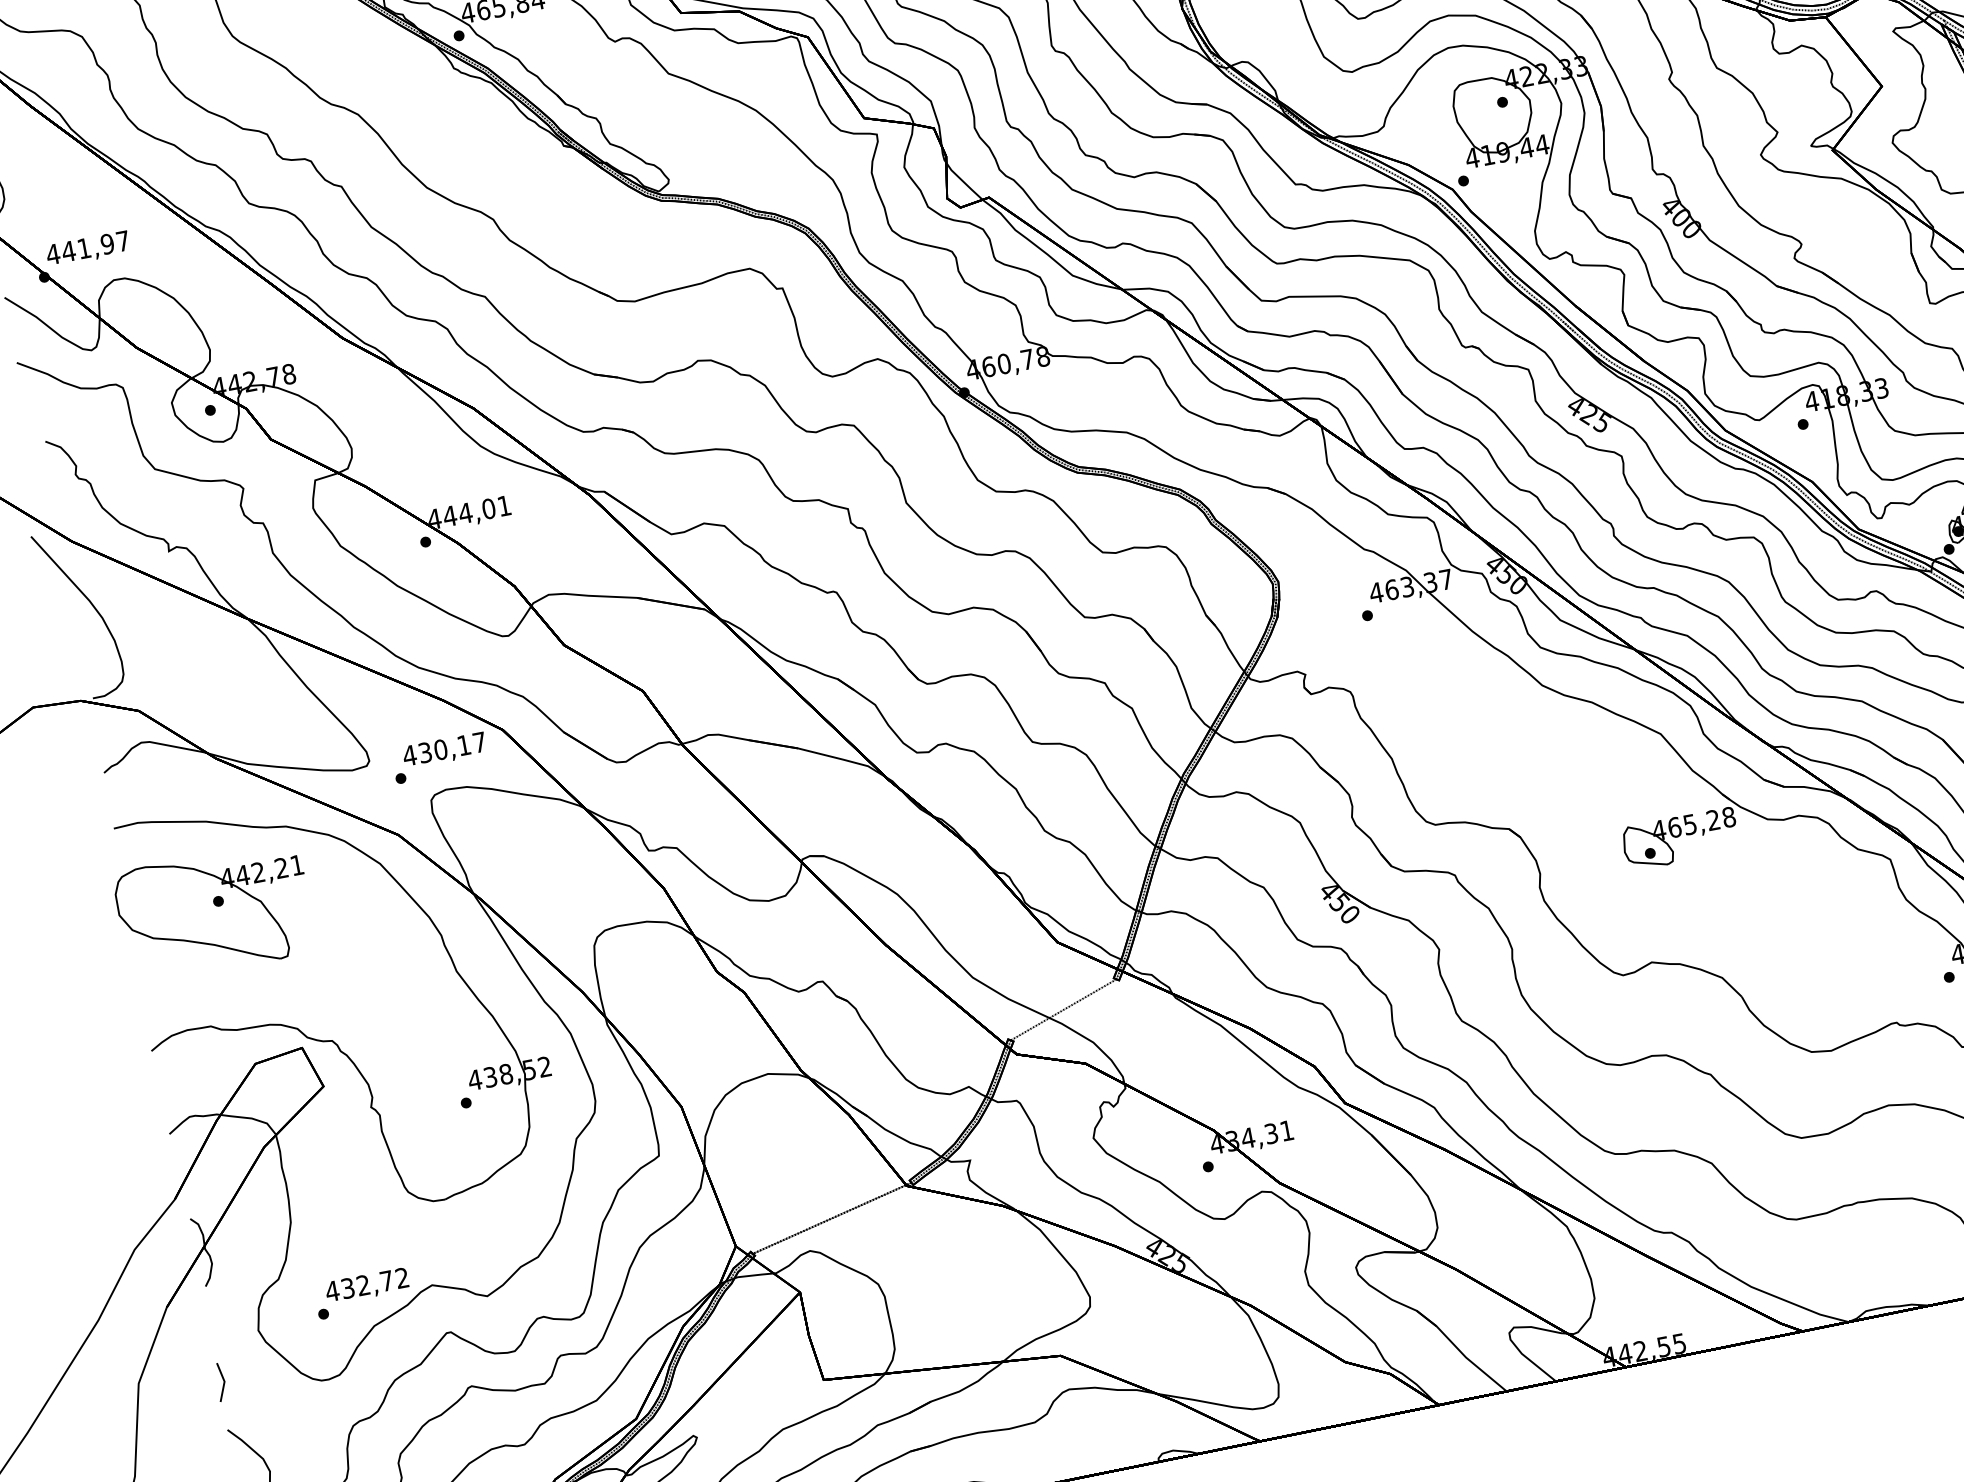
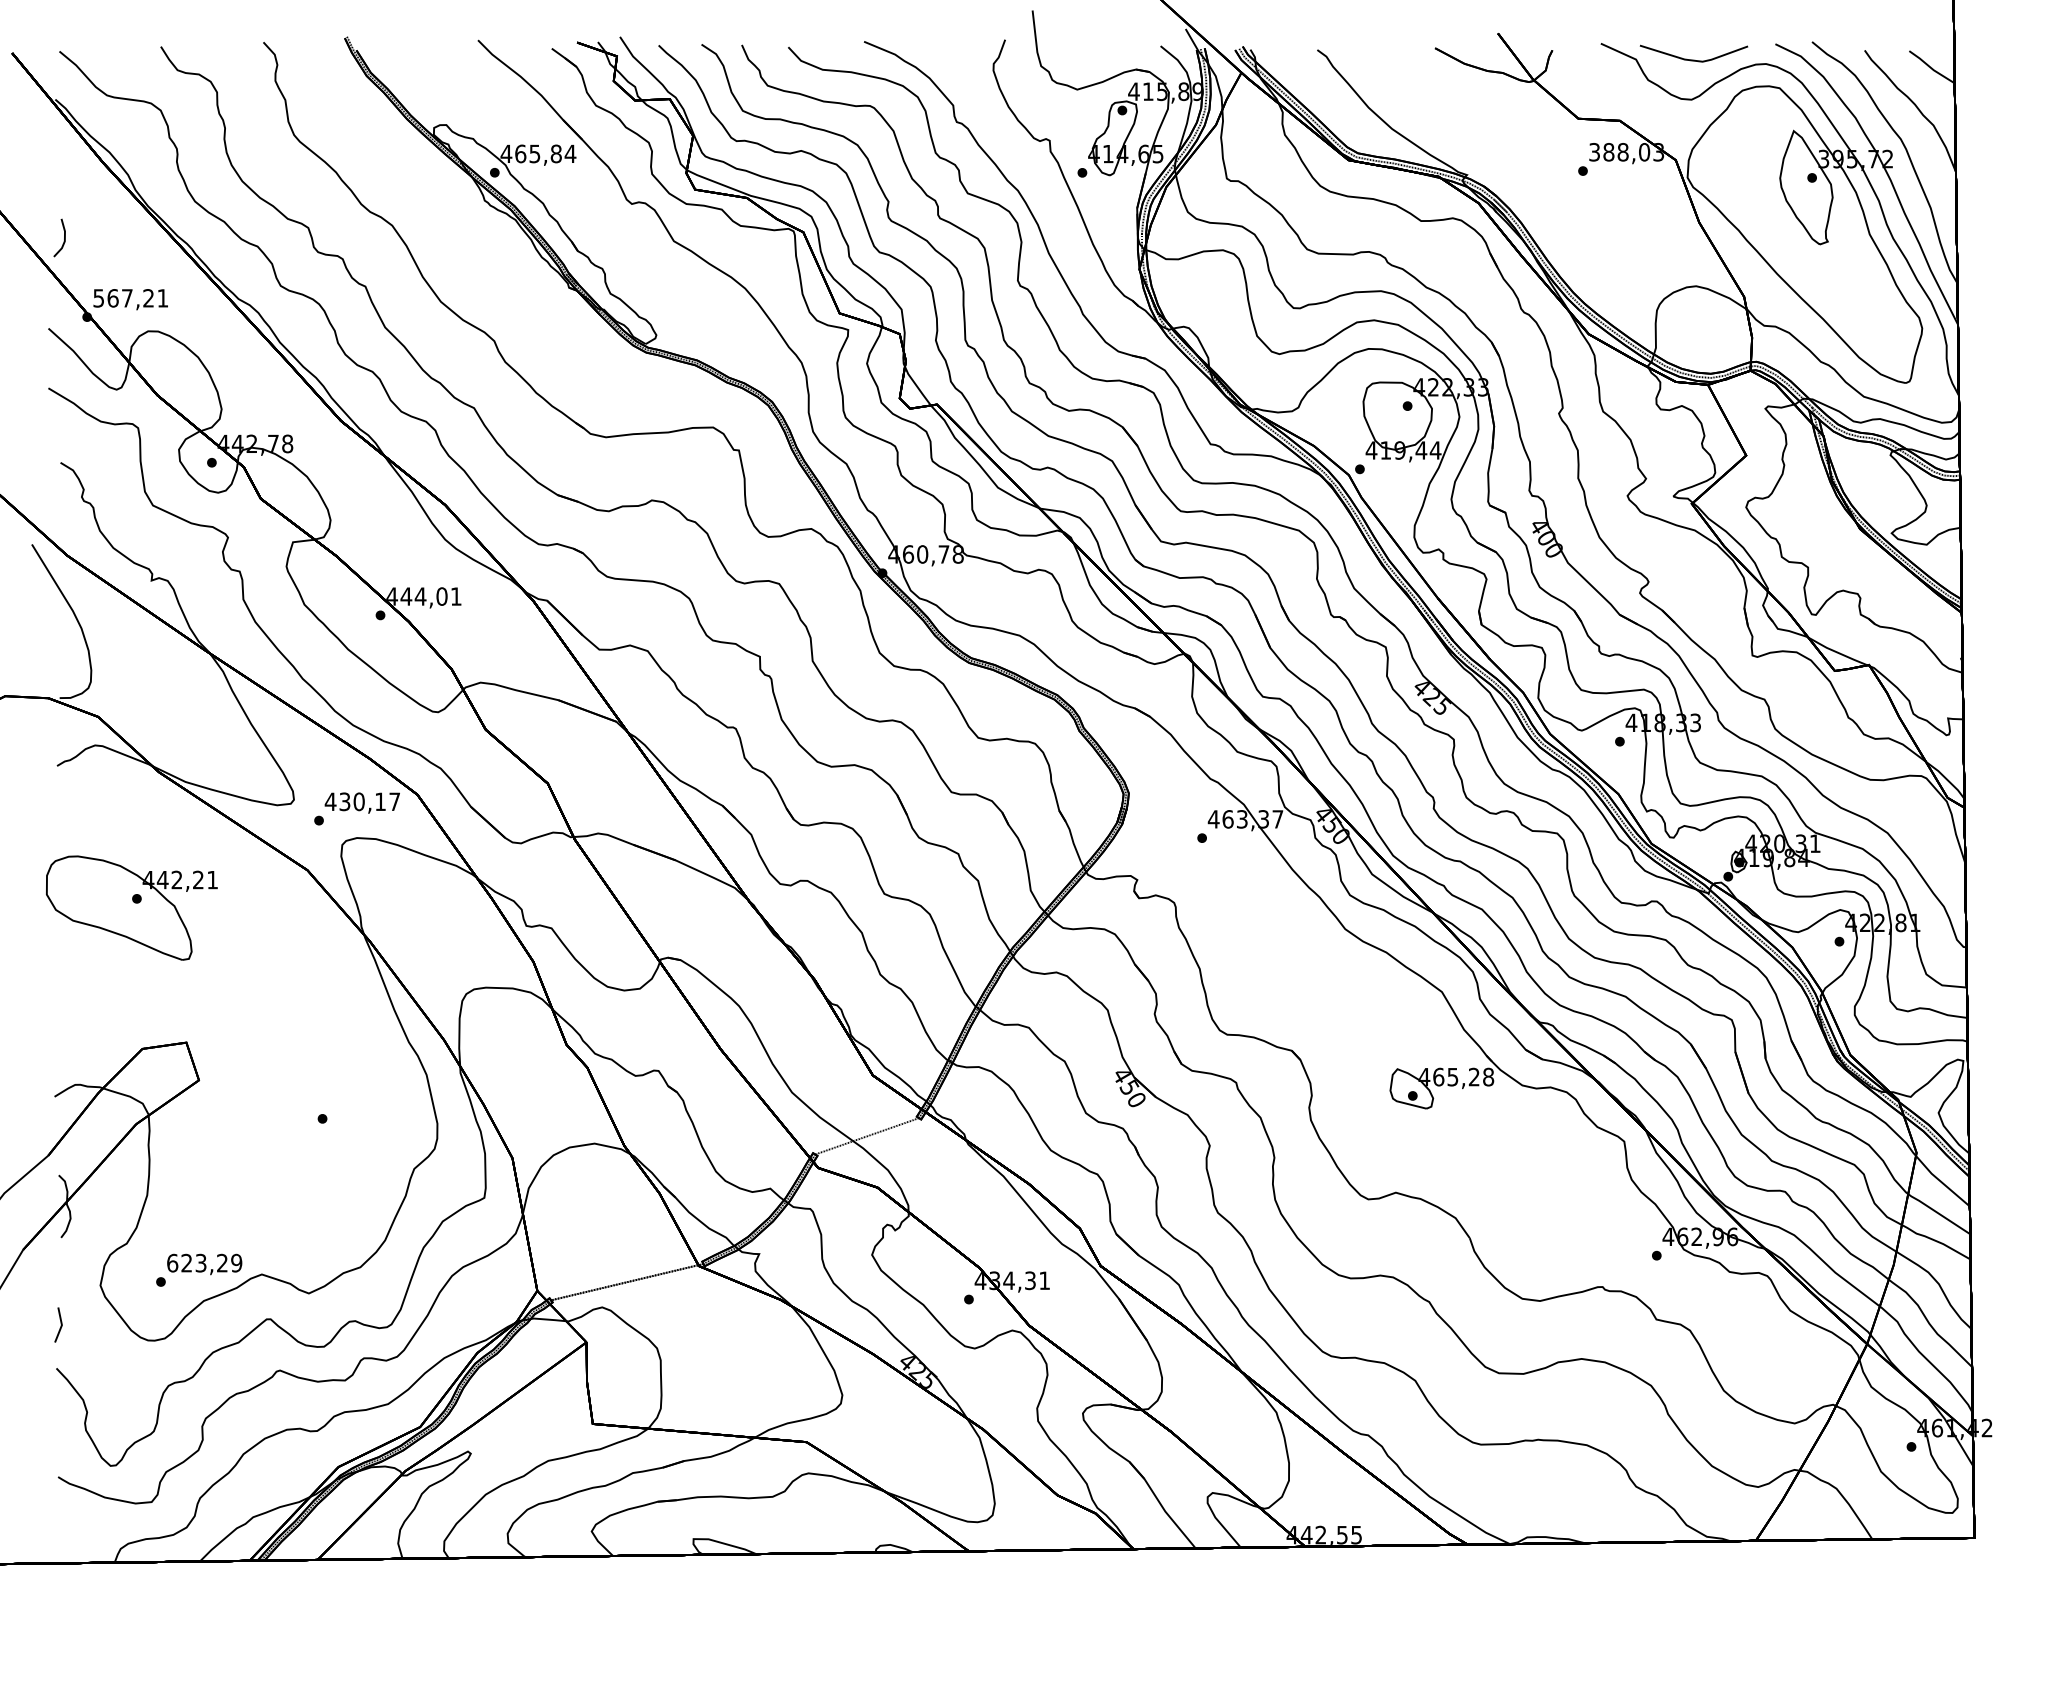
text: (87, 248) -> (130, 298), 441,97 -> 567,21
part: (332, 1039) -> (214, 1040), removed
text: (367, 1283) -> (204, 1262), 432,72 -> 623,29

